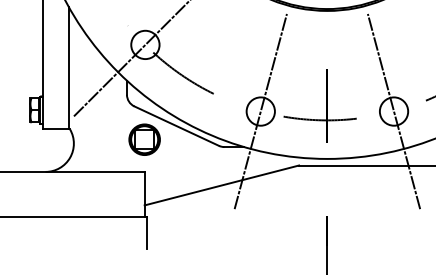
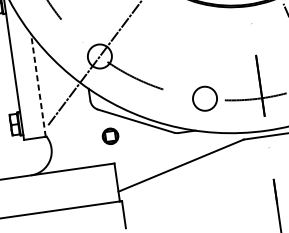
line: (69, 67) -> (38, 84), solid -> dashed
line: (260, 111) -> (204, 98), removed
part: (144, 139) -> (110, 136), size x0.6

